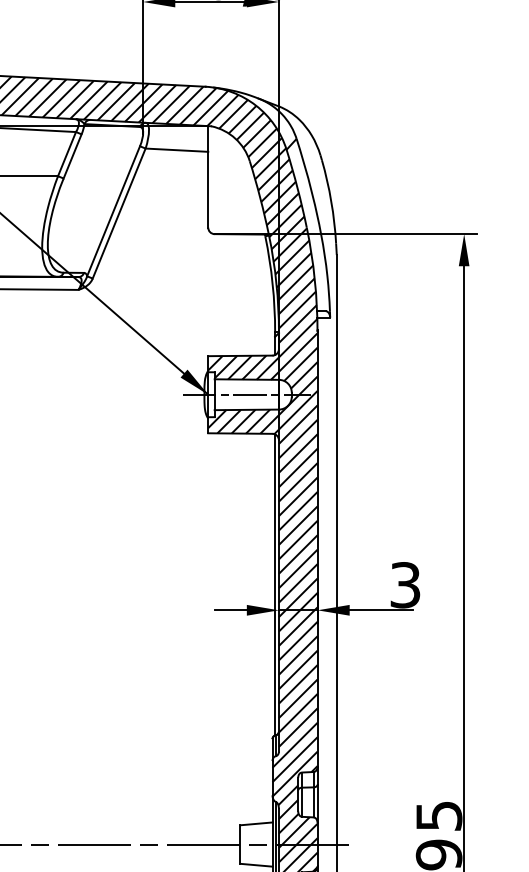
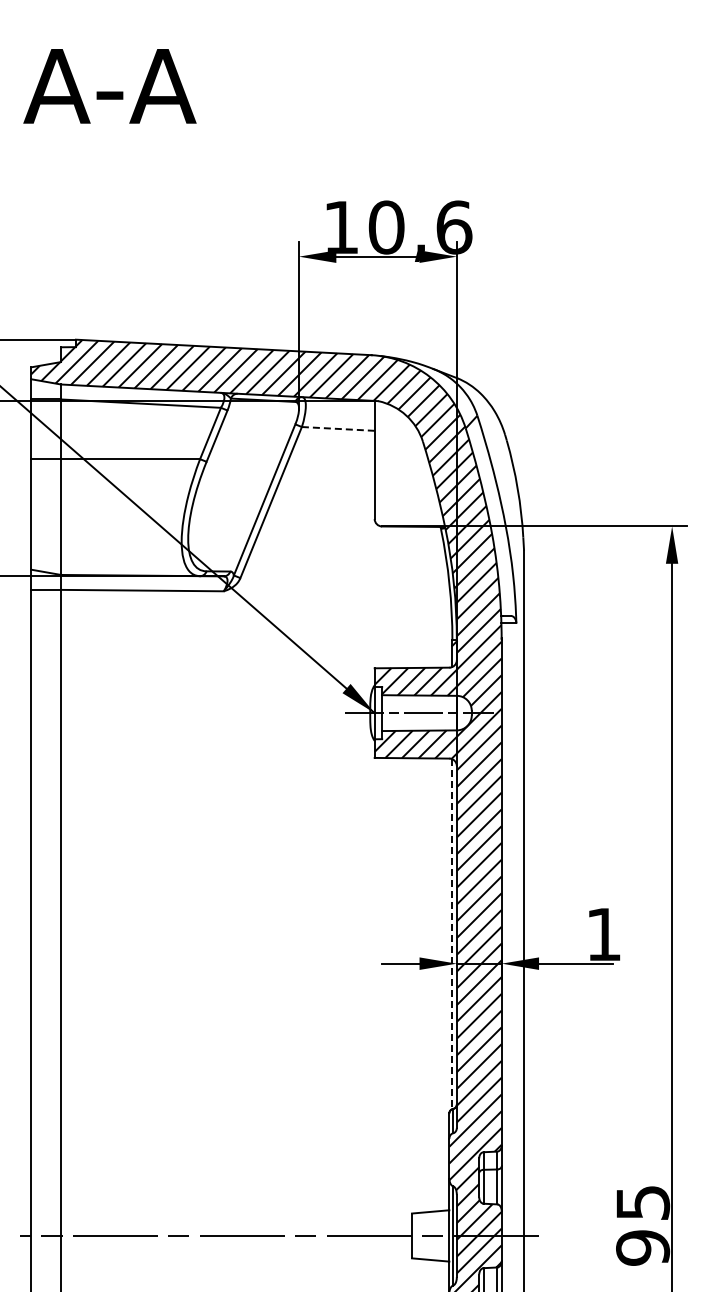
line: (177, 149) -> (338, 428), solid -> dashed
line: (275, 585) -> (452, 934), solid -> dashed
text: (405, 585) -> (603, 934), 3 -> 1

